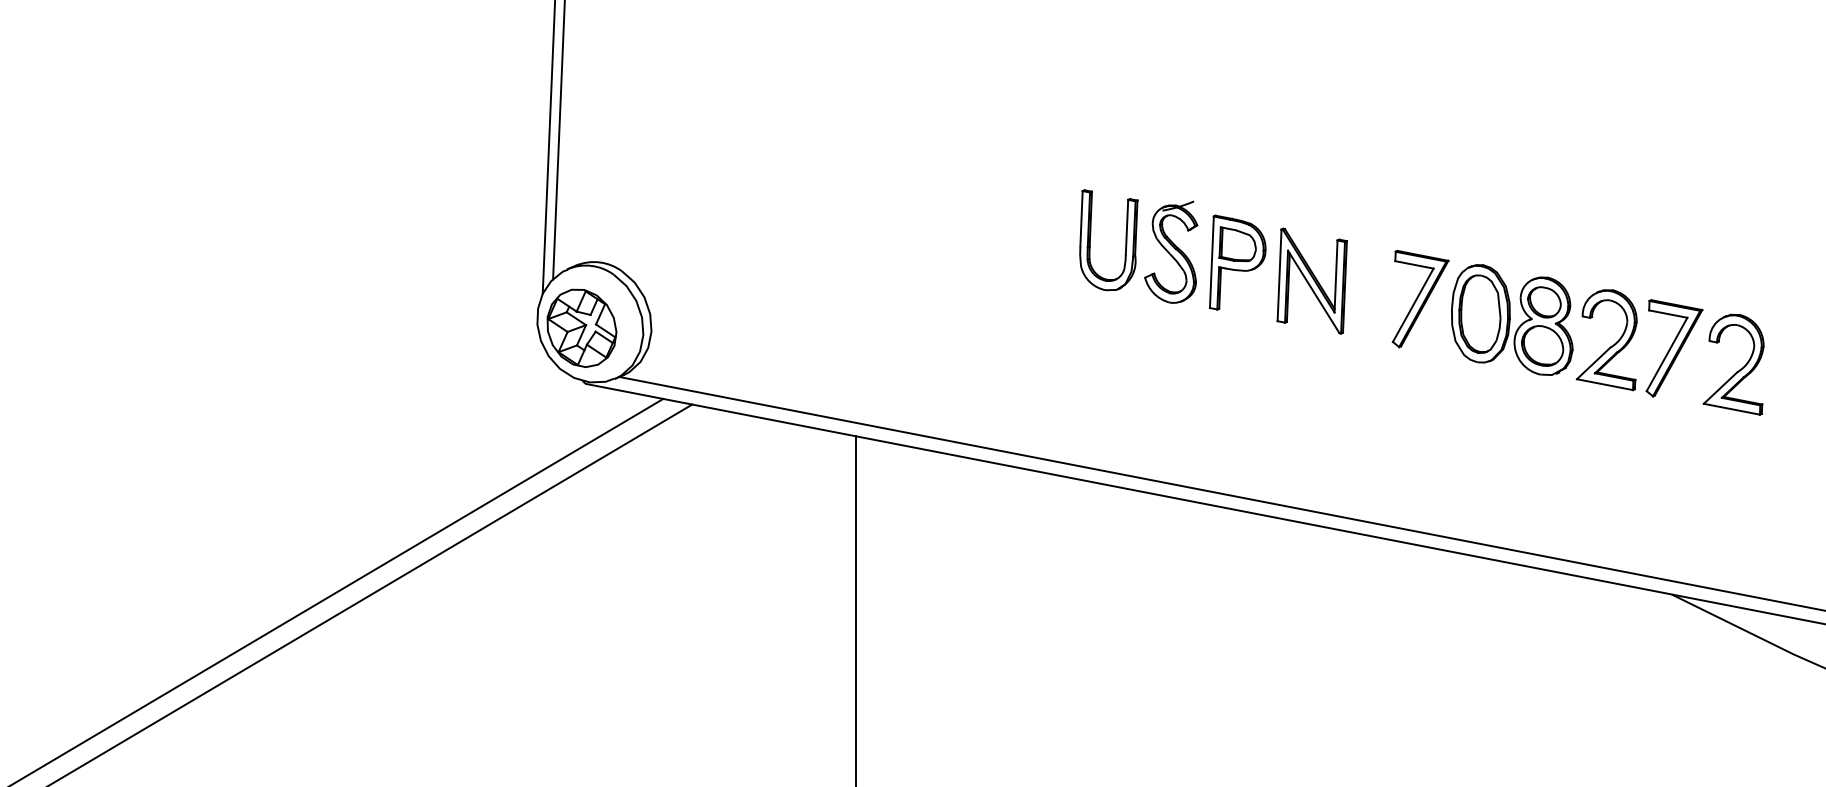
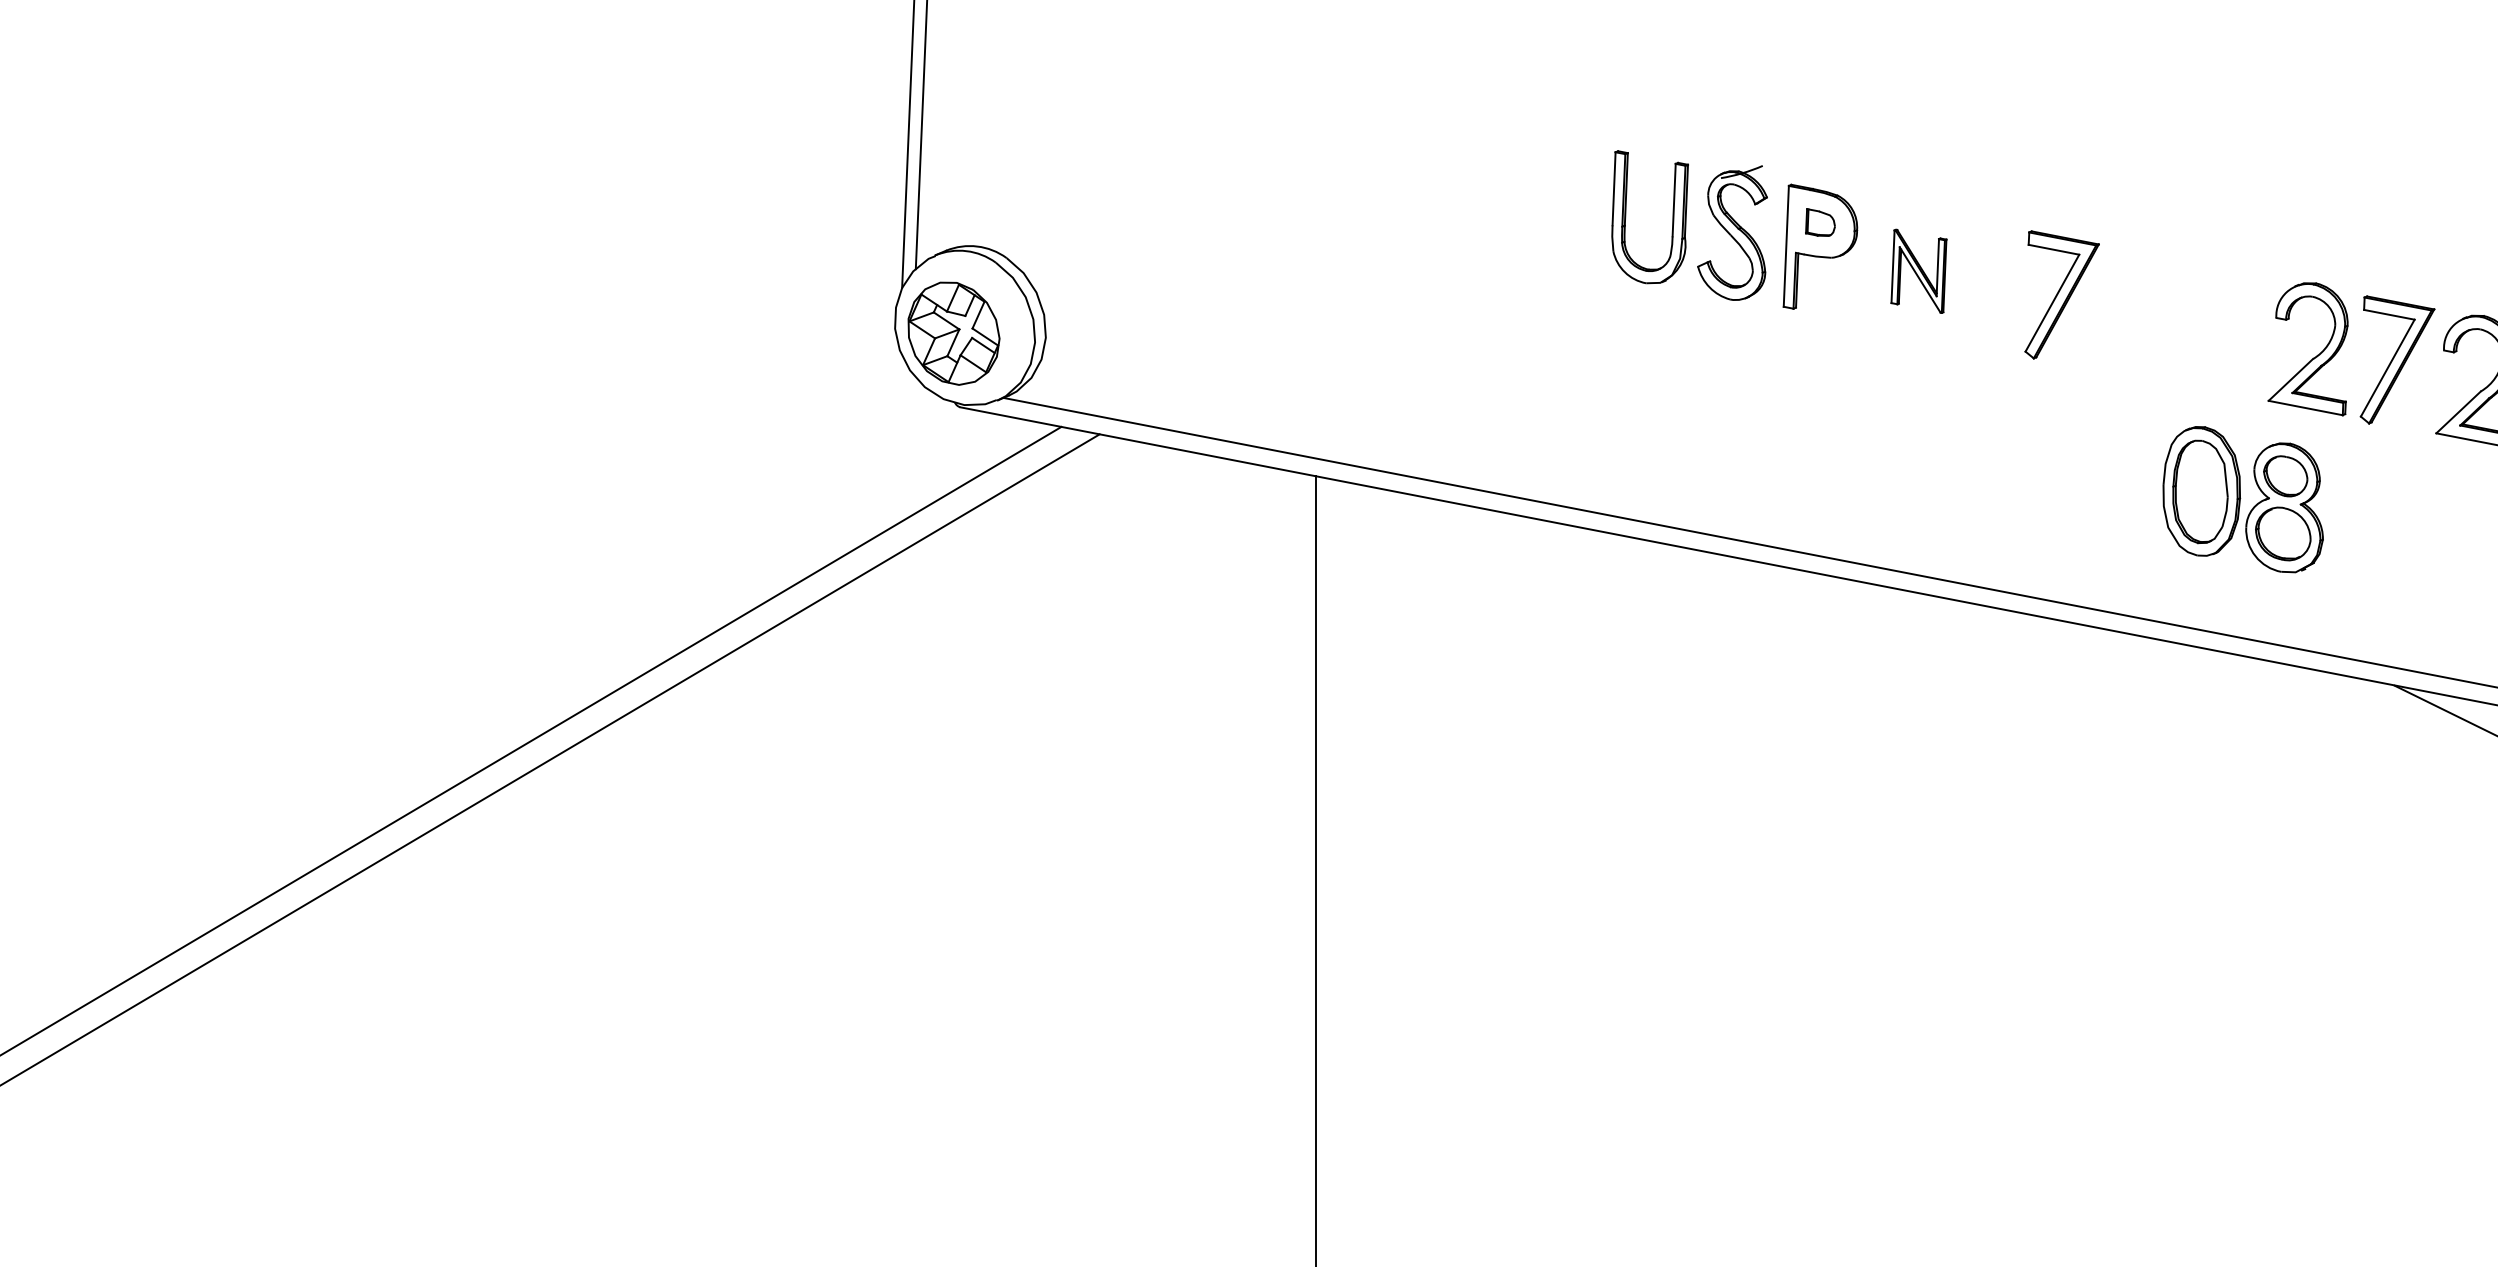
part: (1237, 244) -> (1820, 222), size x0.6
part: (1311, 281) -> (1918, 271), size x0.6
part: (1511, 319) -> (2242, 499), moved

